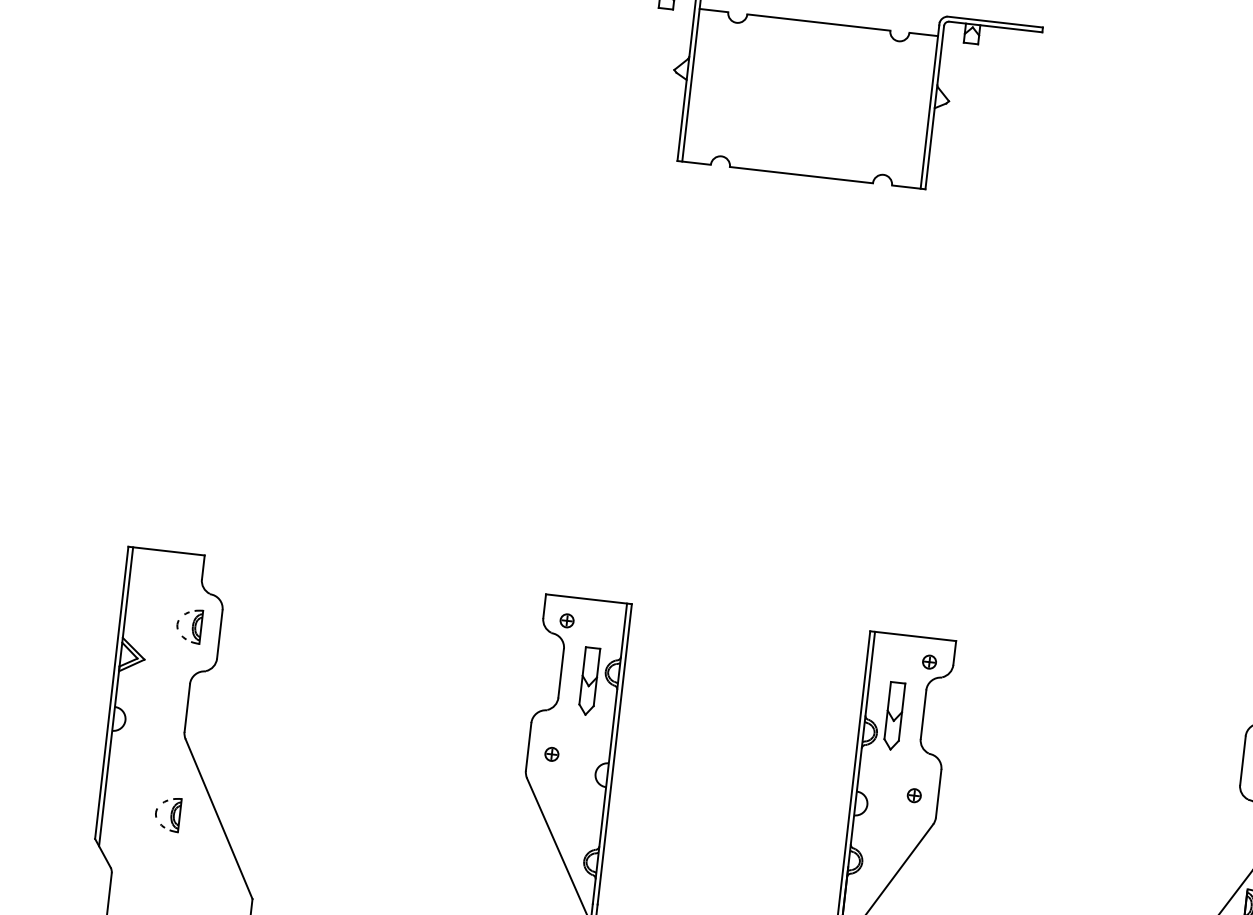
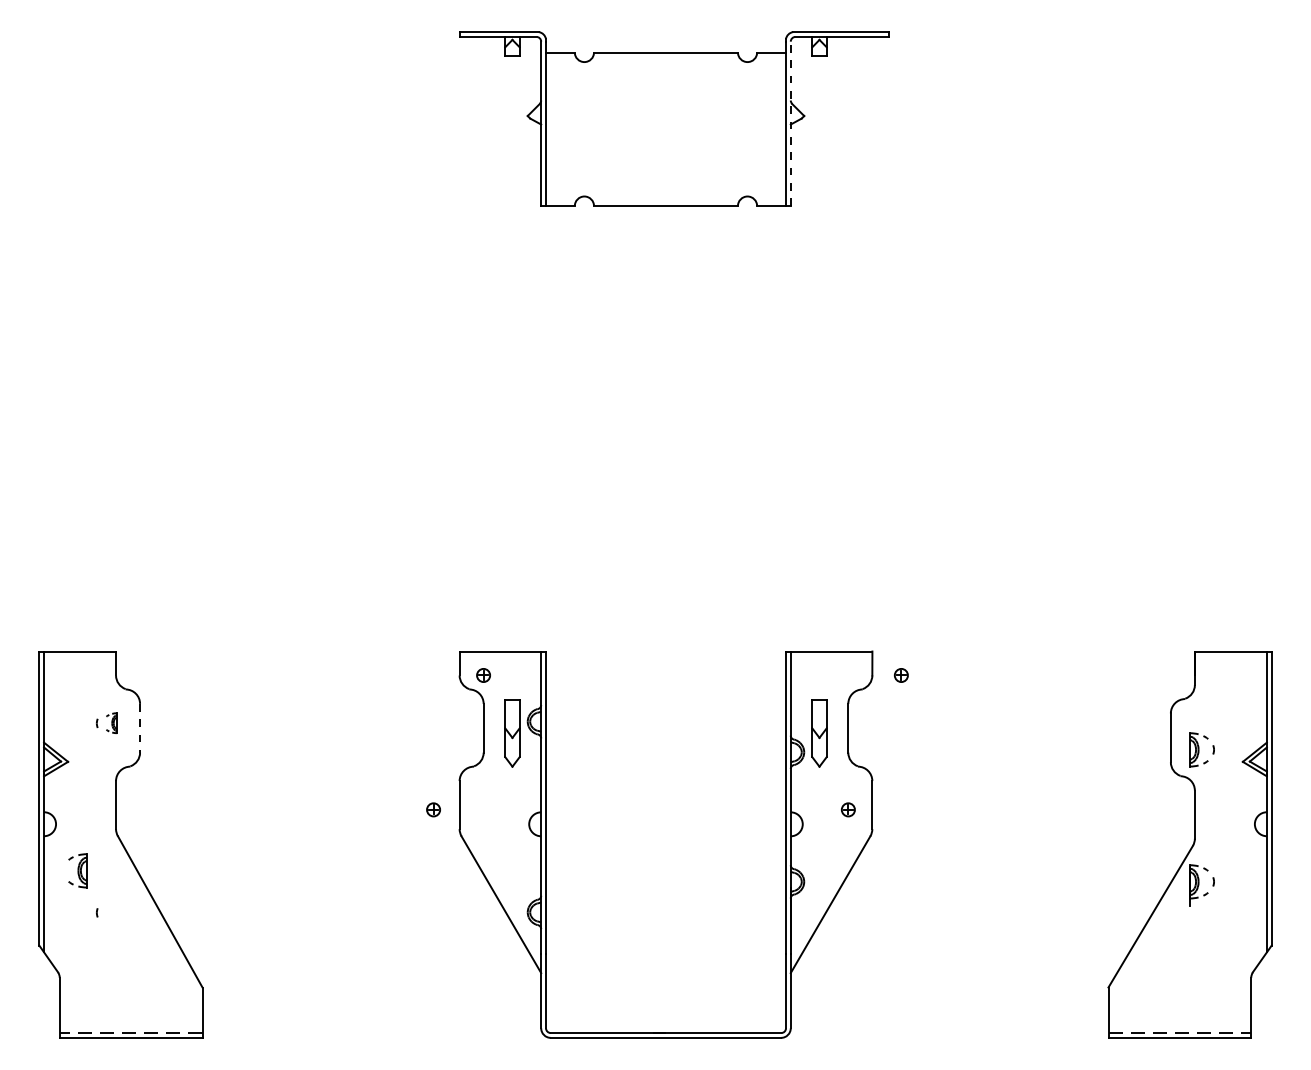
line: (934, 107) -> (790, 123), solid -> dashed
part: (192, 625) -> (111, 722), size x0.6
line: (220, 634) -> (140, 728), solid -> dashed
part: (928, 662) -> (900, 675), moved
part: (551, 754) -> (433, 809), moved
part: (170, 814) -> (77, 870), moved

